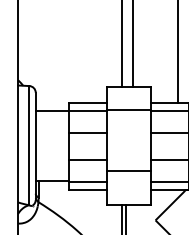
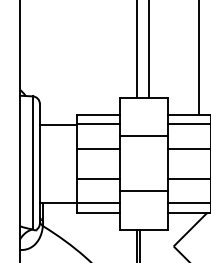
line: (128, 110) -> (143, 136), moved

